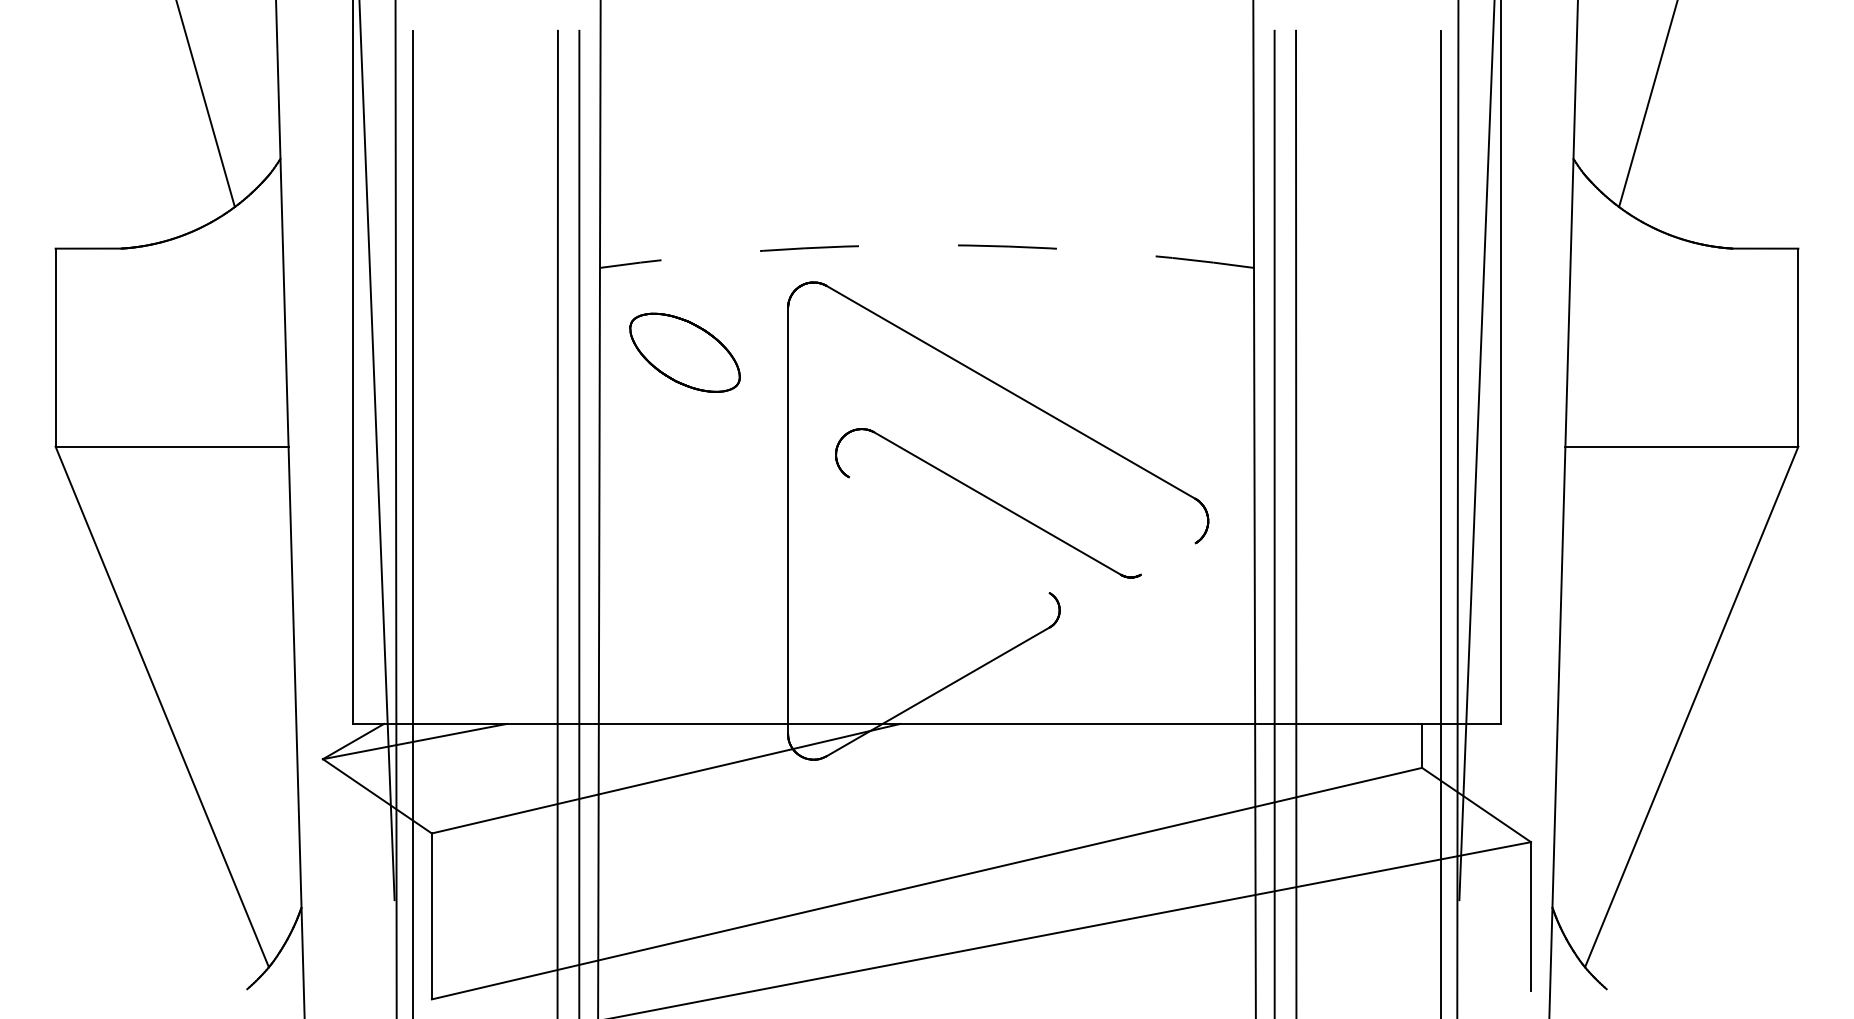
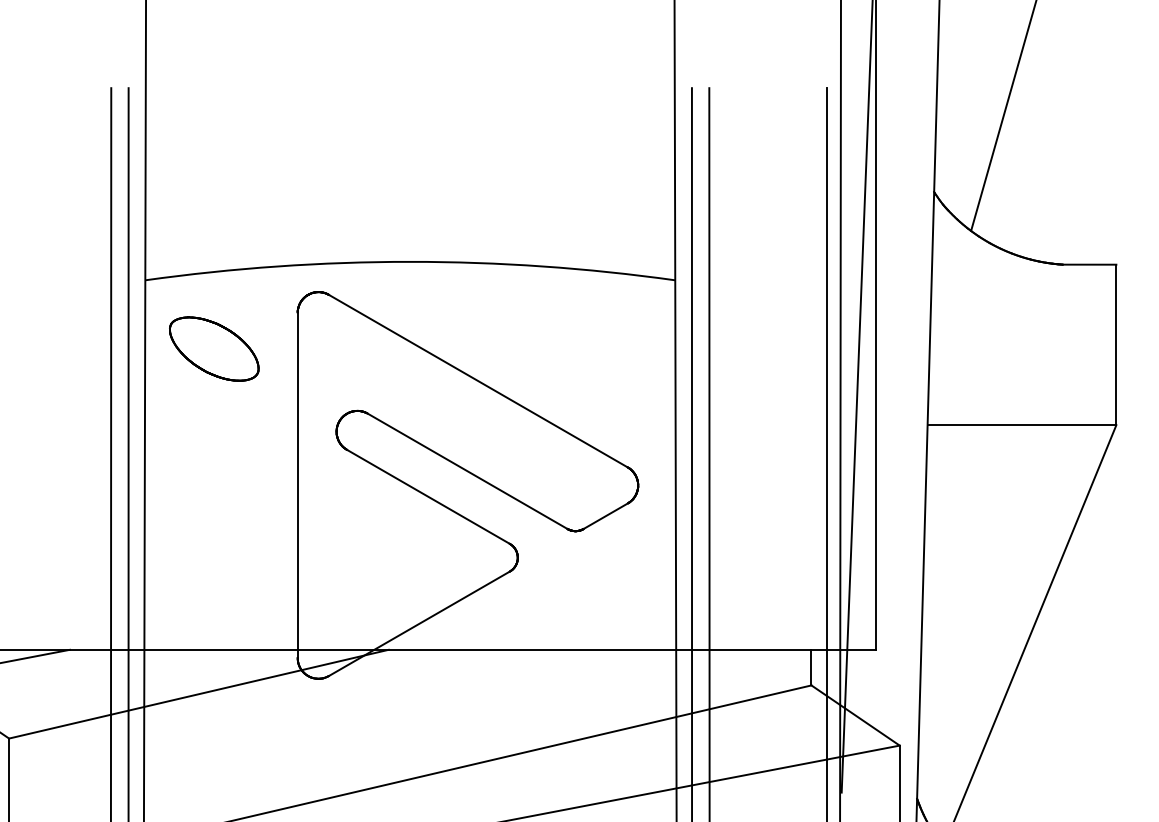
arc: (927, 245) -> (410, 262), dashed -> solid
line: (948, 535) -> (427, 497), added
line: (1167, 558) -> (605, 515), added

